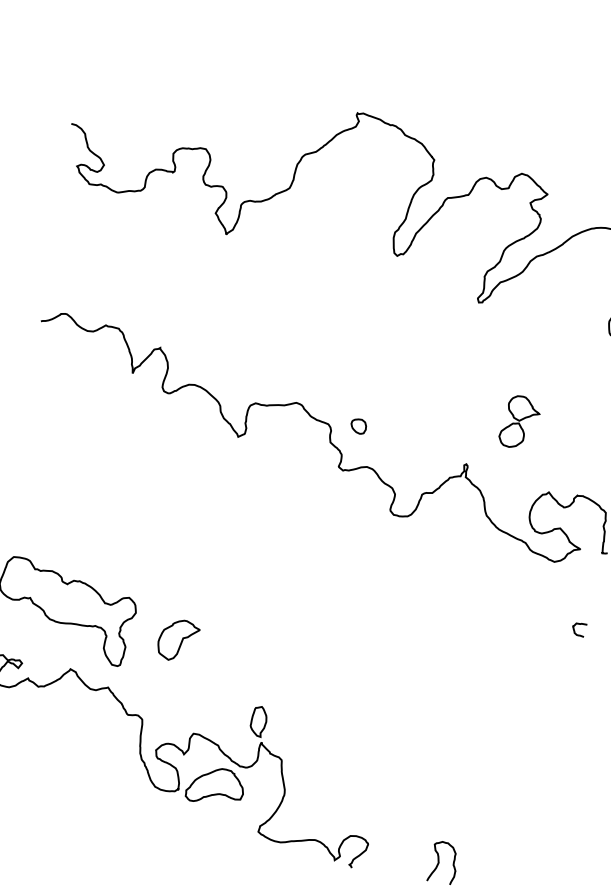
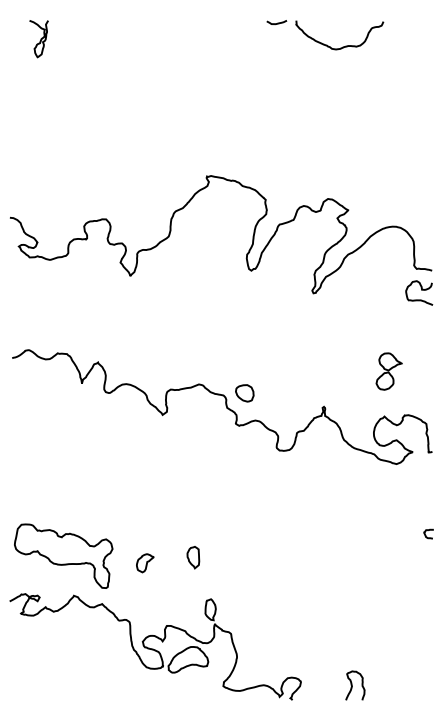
part: (519, 422) -> (388, 371), moved
part: (358, 426) -> (244, 393), size x1.67
curve: (576, 625) -> (426, 531), moved
part: (178, 641) -> (145, 563), size x0.62
part: (247, 644) -> (193, 557), added

